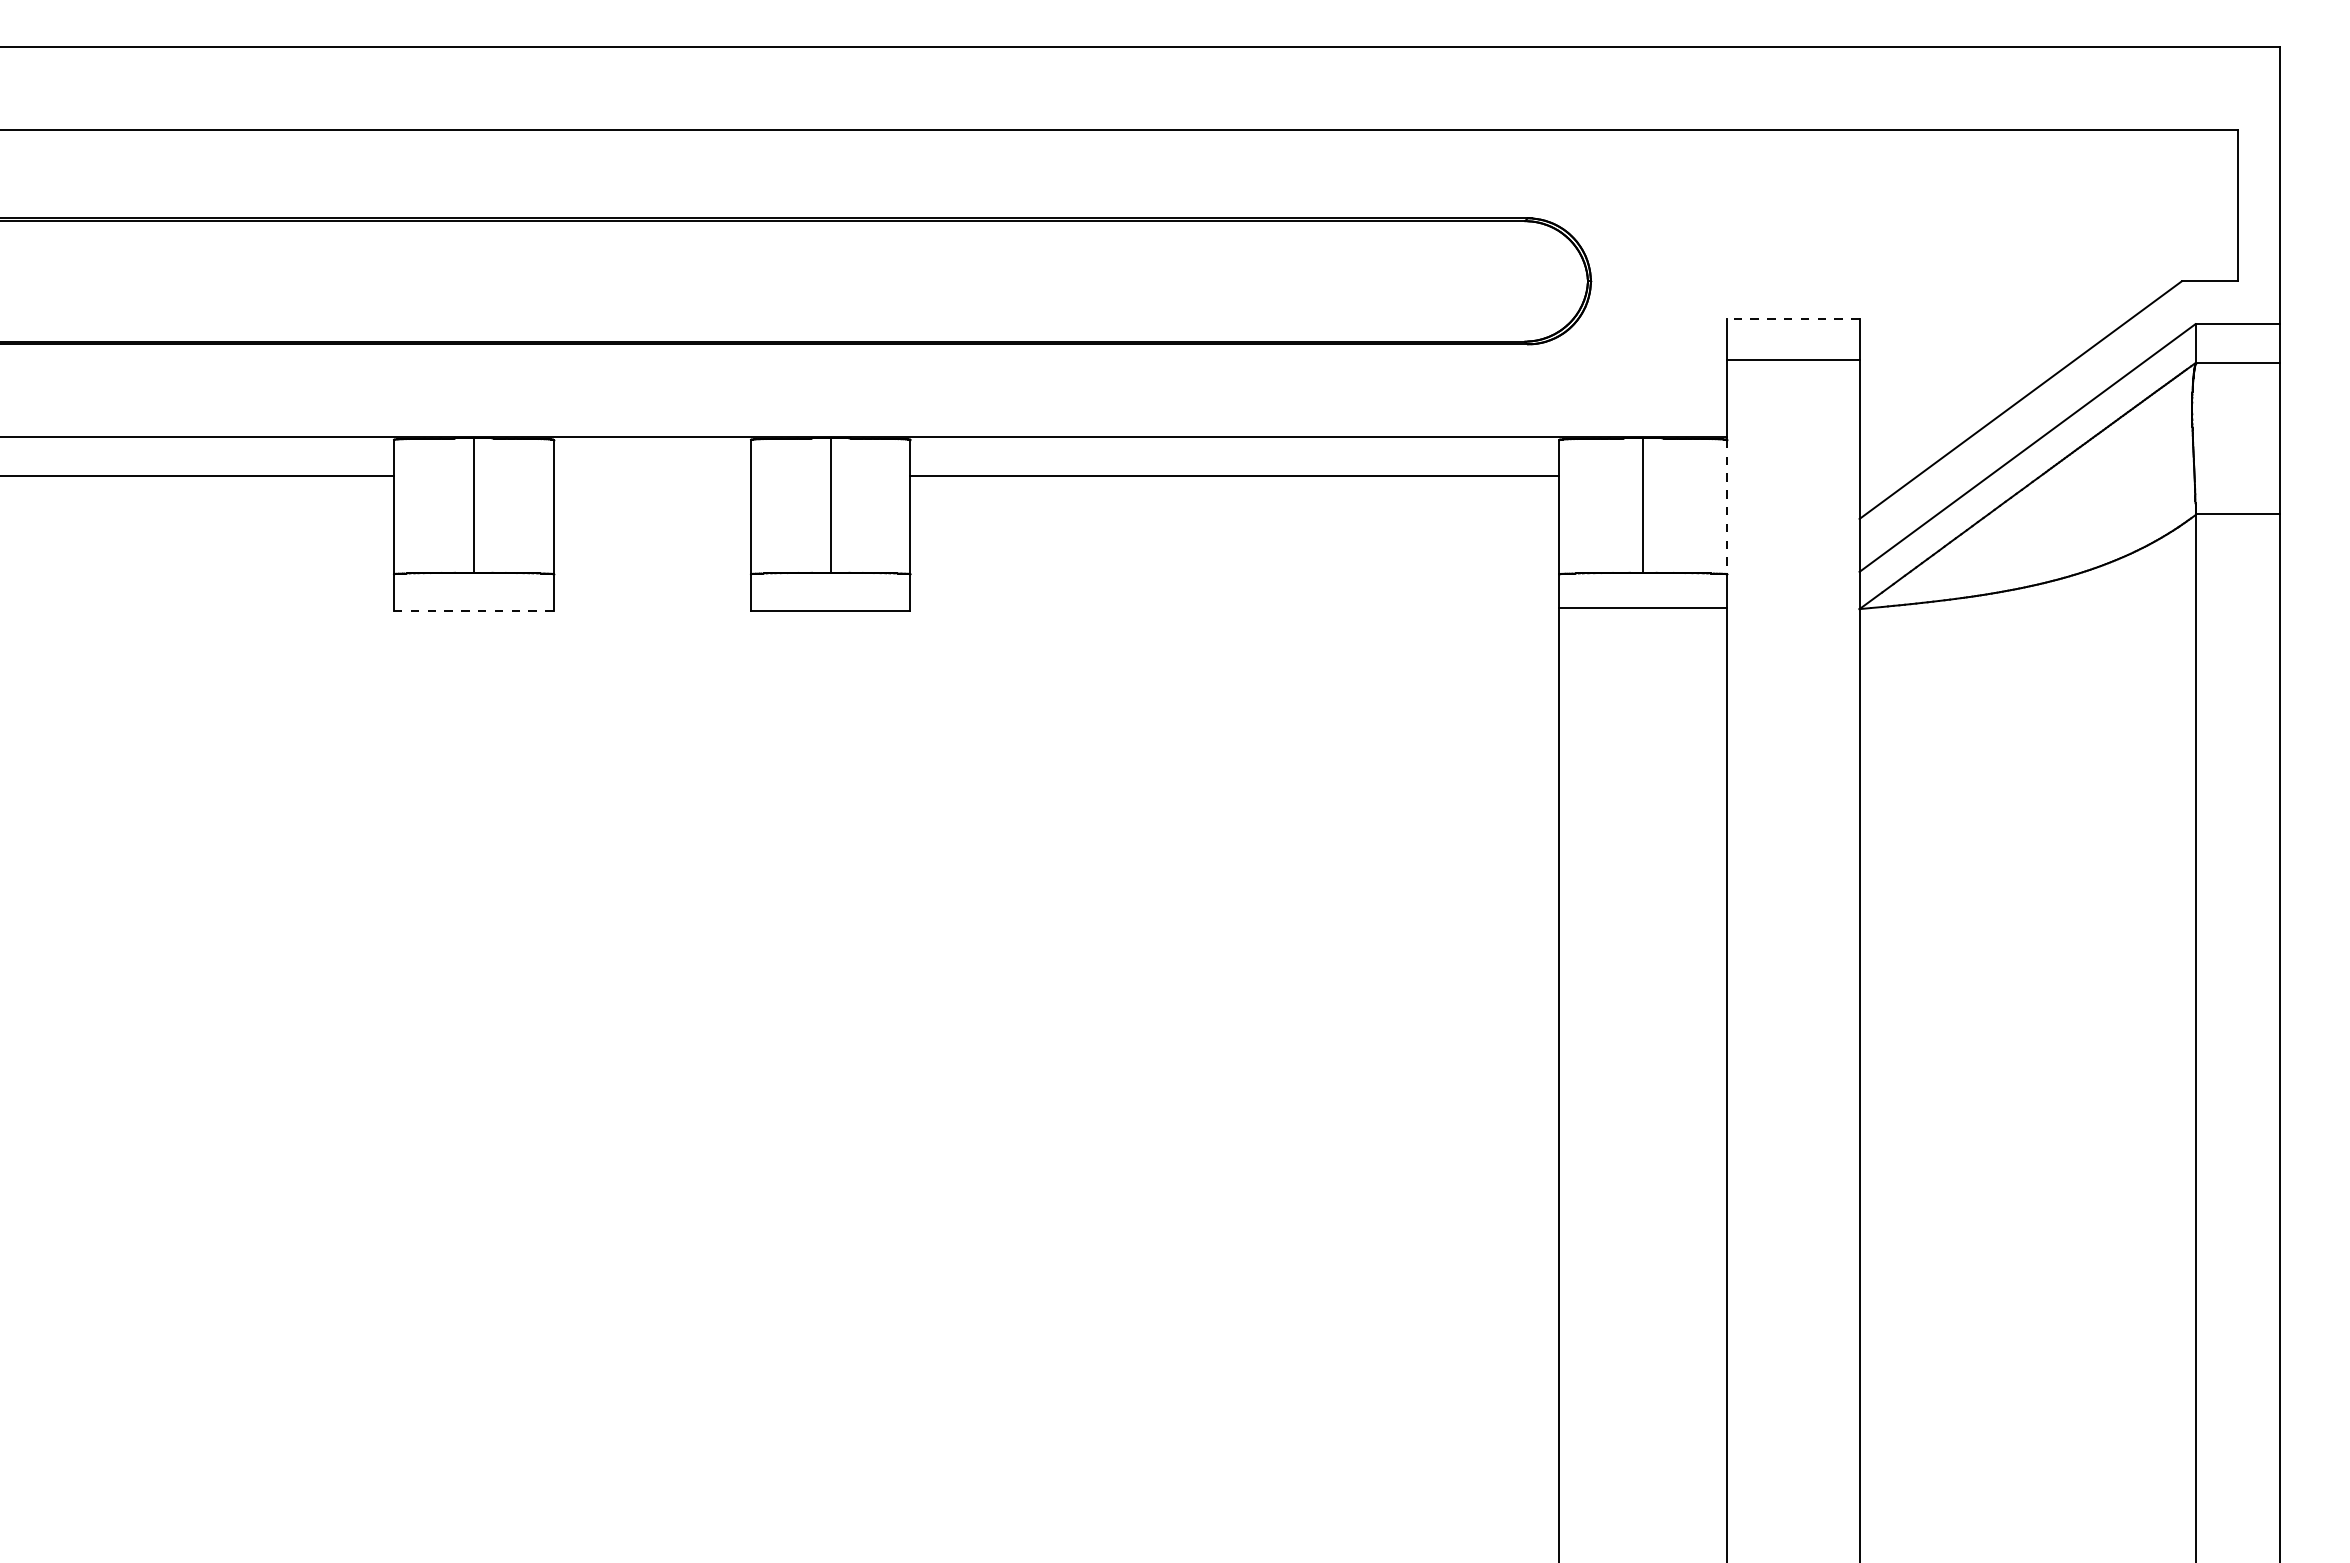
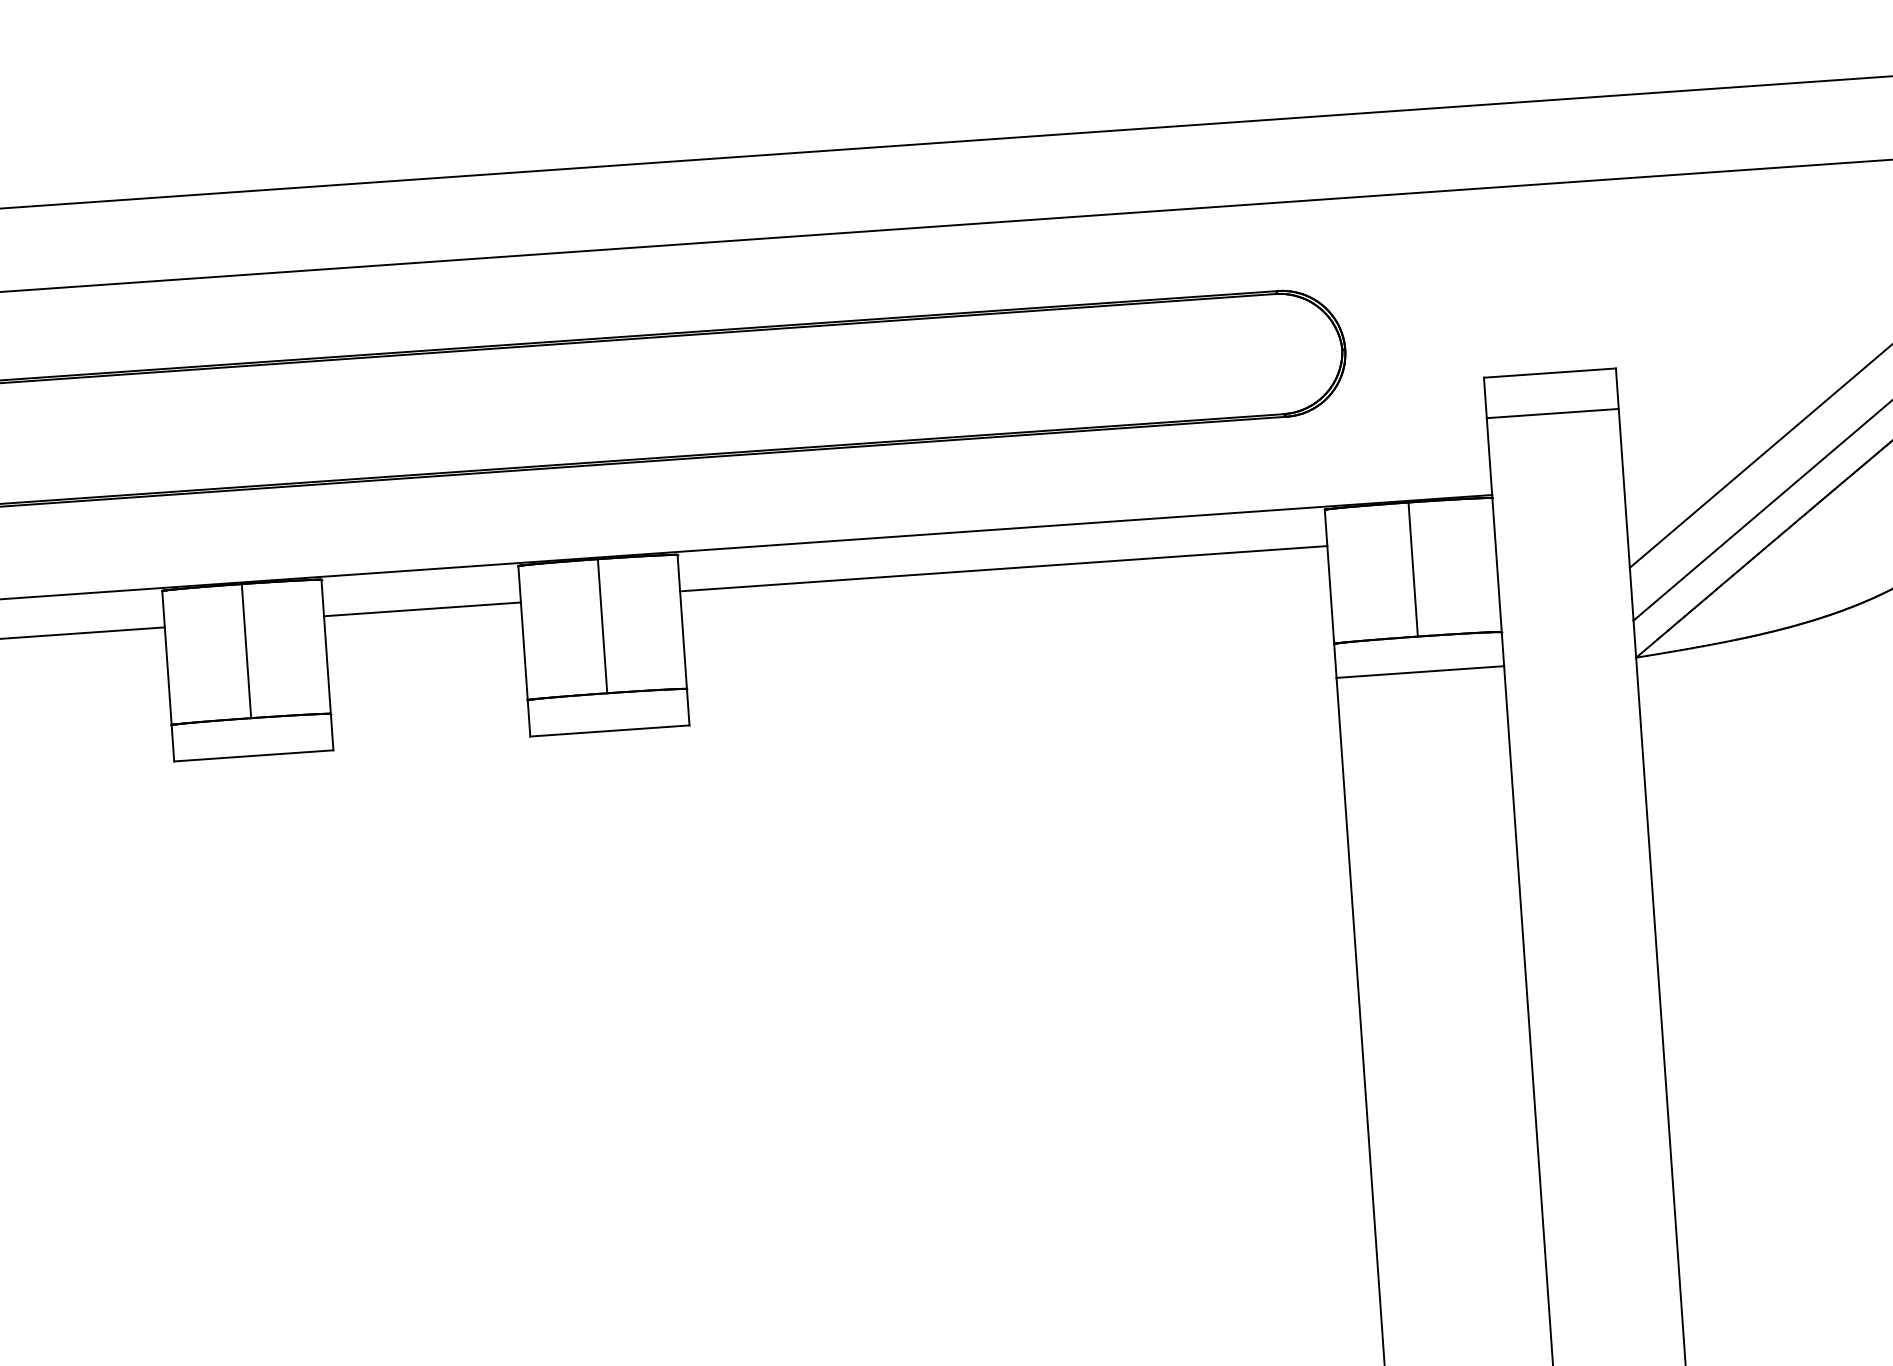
line: (1792, 319) -> (1549, 373), dashed -> solid
line: (651, 476) -> (421, 609), added
line: (1727, 507) -> (1497, 565), dashed -> solid
line: (473, 610) -> (253, 755), dashed -> solid

